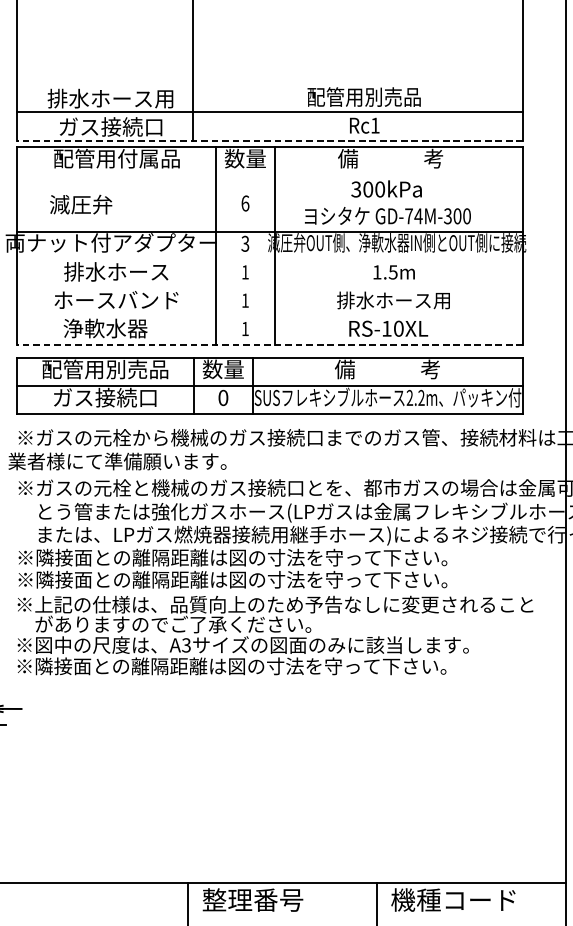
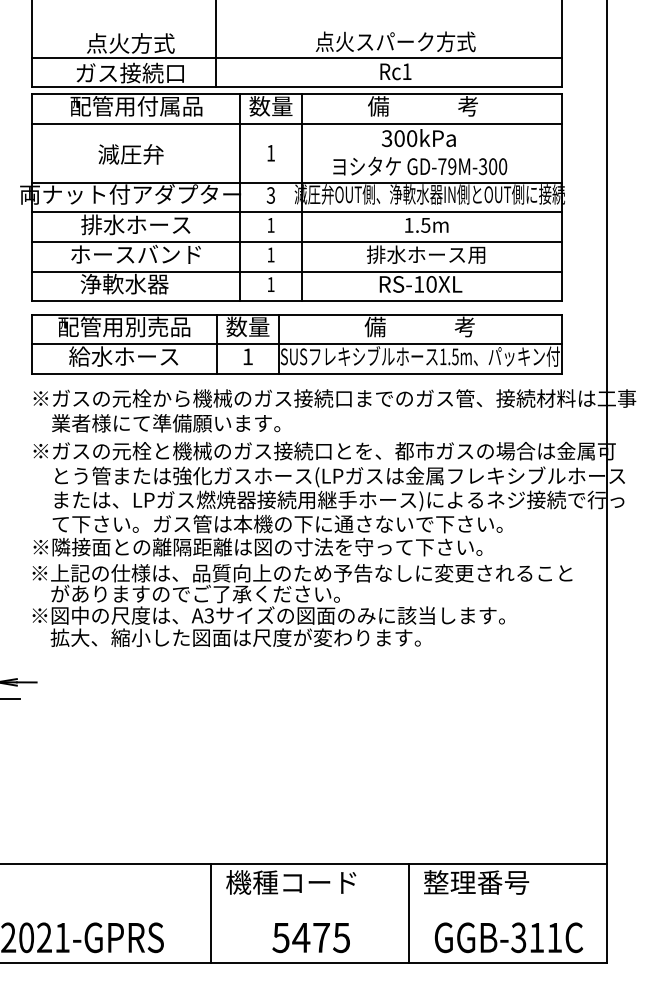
text: (364, 96) -> (395, 41), 配管用別売品 -> 点火スパーク方式
text: (110, 98) -> (129, 43), 排水ホース用 -> 点火方式
line: (269, 140) -> (296, 87), dashed -> solid
line: (269, 175) -> (296, 123), added
text: (245, 202) -> (271, 152), 6 -> 1
text: (80, 204) -> (130, 154), moved
text: (417, 216) -> (451, 166), GD-74M-300 -> GD-79M-300
line: (269, 260) -> (296, 212), added
line: (269, 288) -> (296, 242), added
line: (269, 316) -> (296, 271), added
line: (269, 345) -> (296, 301), dashed -> solid
text: (104, 397) -> (123, 356), ガス接続口 -> 給水ホース
text: (223, 397) -> (248, 356), 0 -> 1
text: (414, 397) -> (448, 356), 2.2m -> 1.5m
text: (117, 461) -> (166, 423), moved
text: (242, 557) -> (267, 523), ※隣接面との離隔距離は図の寸法を守って下さい。 -> て下さい。ガス管は本機の下に通さないで下さい。
text: (231, 666) -> (256, 637), ※隣接面との離隔距離は図の寸法を守って下さい。 -> 拡大、縮小した図面は尺度が変わります。
text: (264, 900) -> (291, 882), 整理番号 -> 機種コード
text: (453, 900) -> (488, 882), 機種コード -> 整理番号

